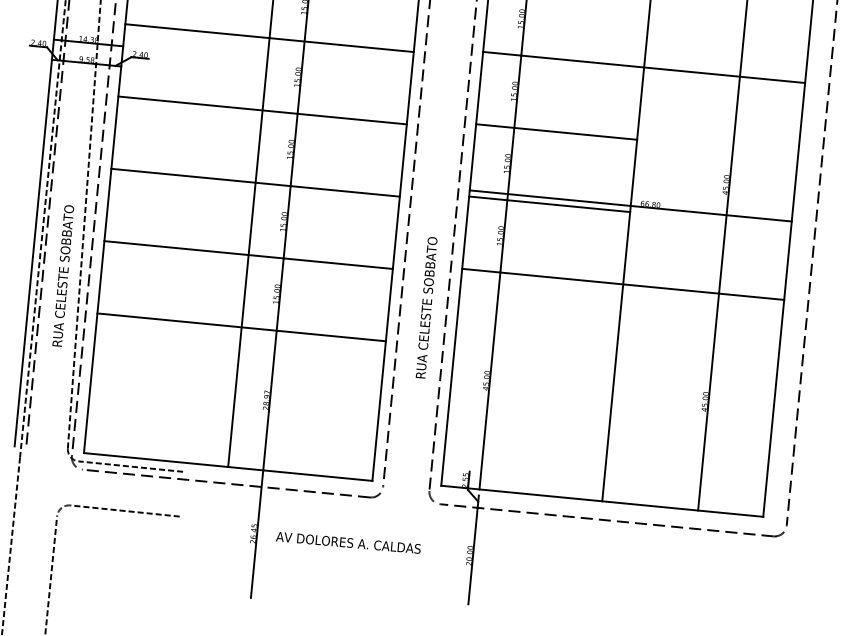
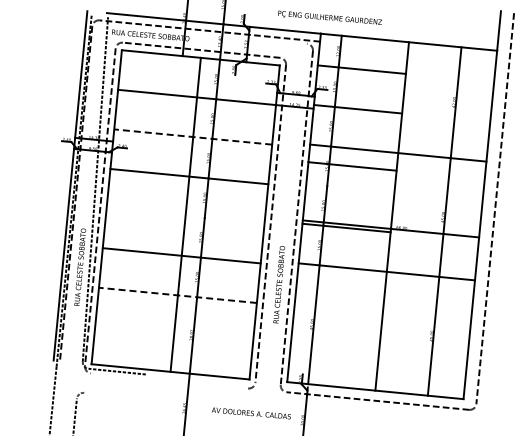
line: (268, 37) -> (192, 136), solid -> dashed
line: (556, 132) -> (352, 166), moved
line: (255, 181) -> (185, 215), removed
line: (240, 327) -> (177, 295), solid -> dashed
line: (226, 482) -> (169, 380), removed
line: (125, 510) -> (114, 395), removed
text: (346, 543) -> (250, 413), moved

